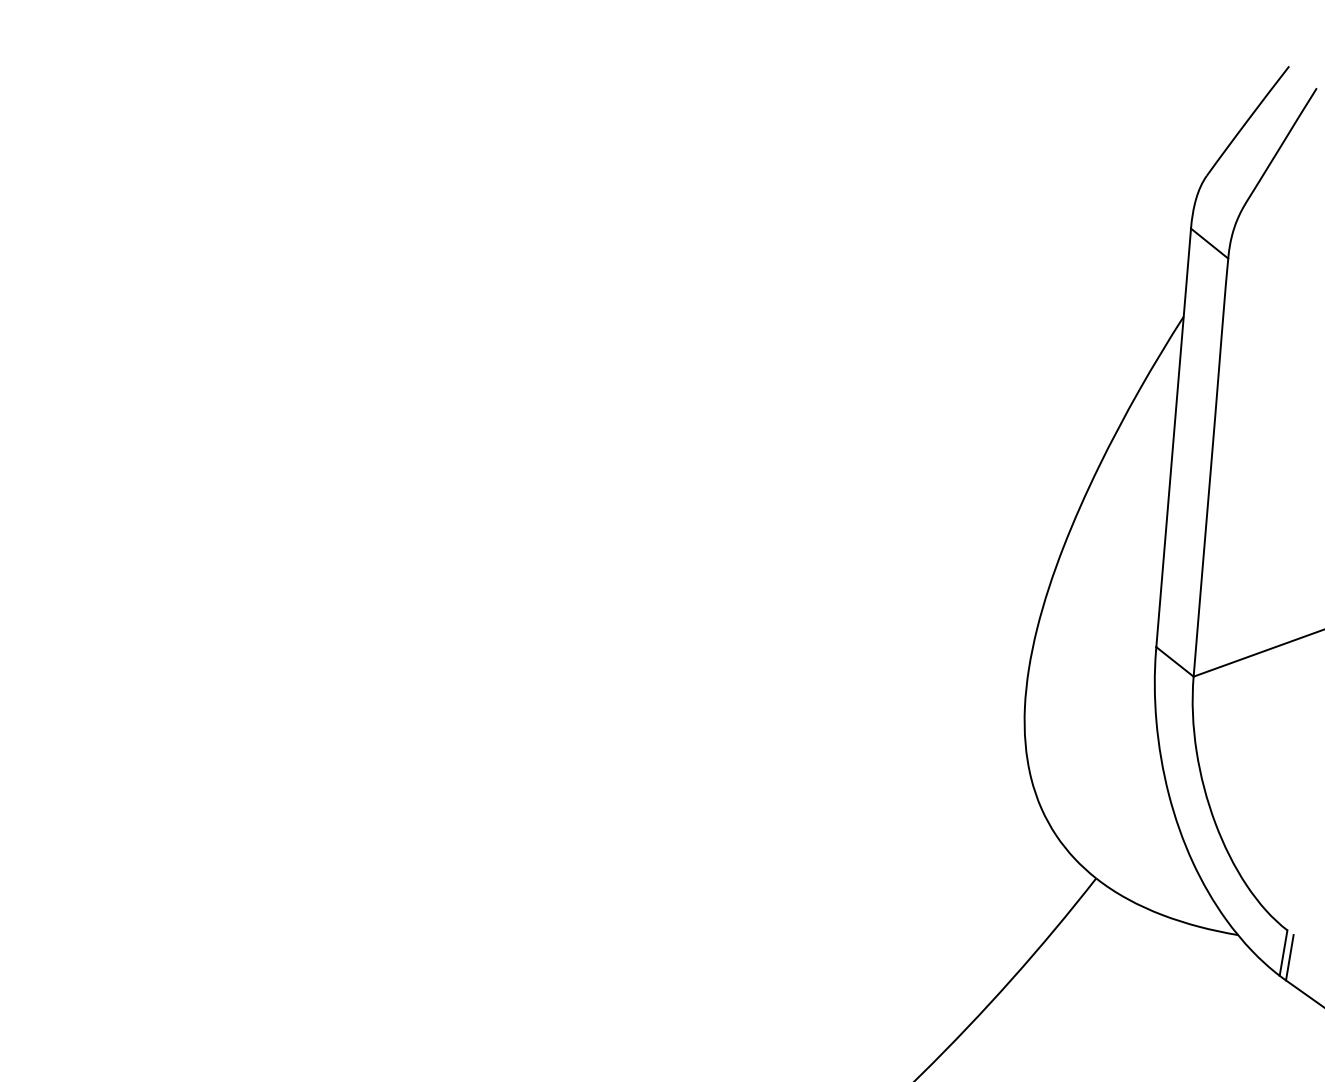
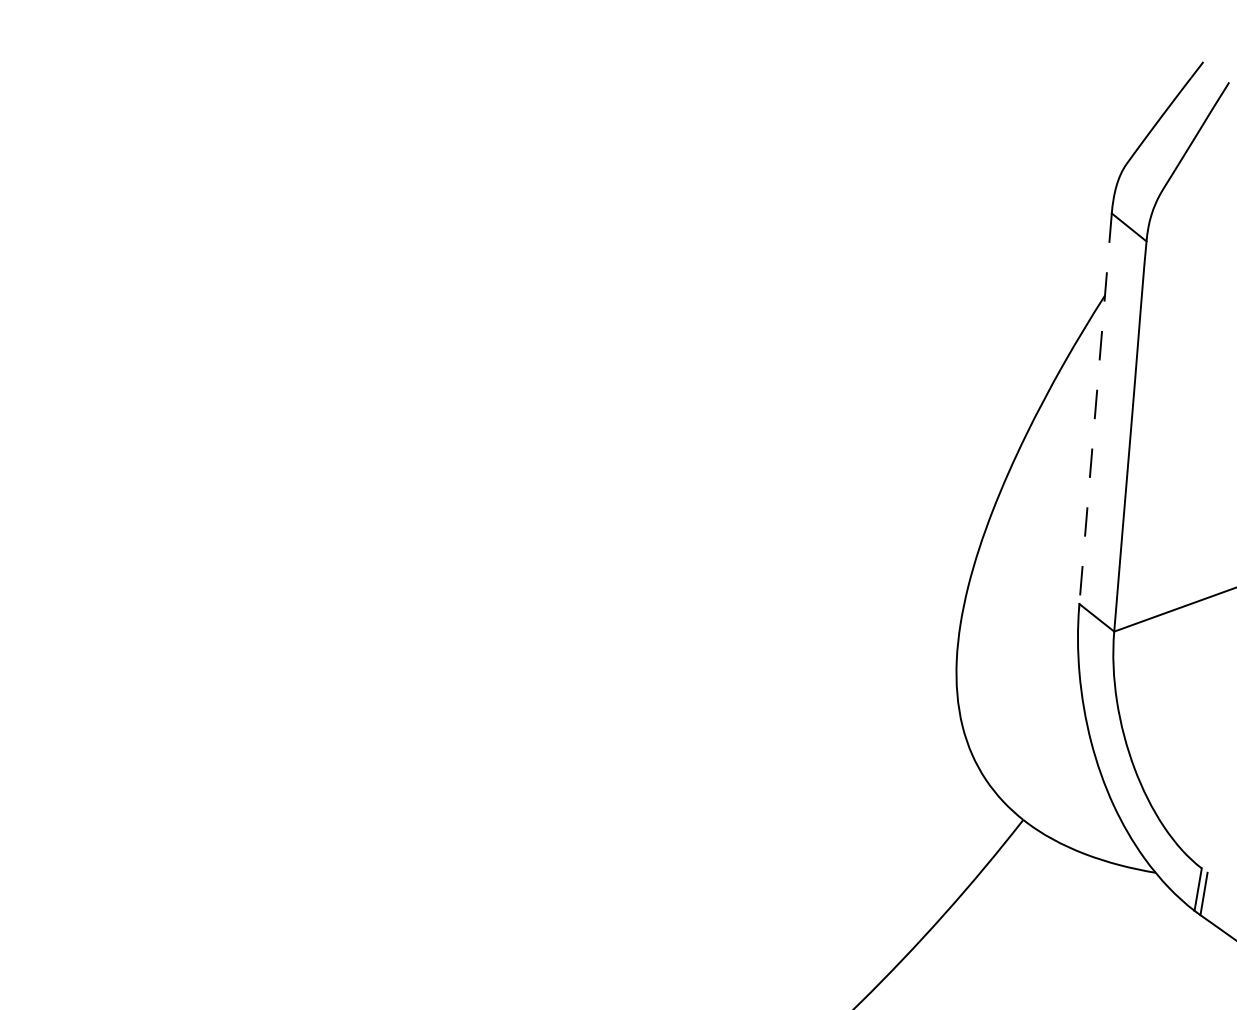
line: (1173, 437) -> (1095, 408), solid -> dashed

